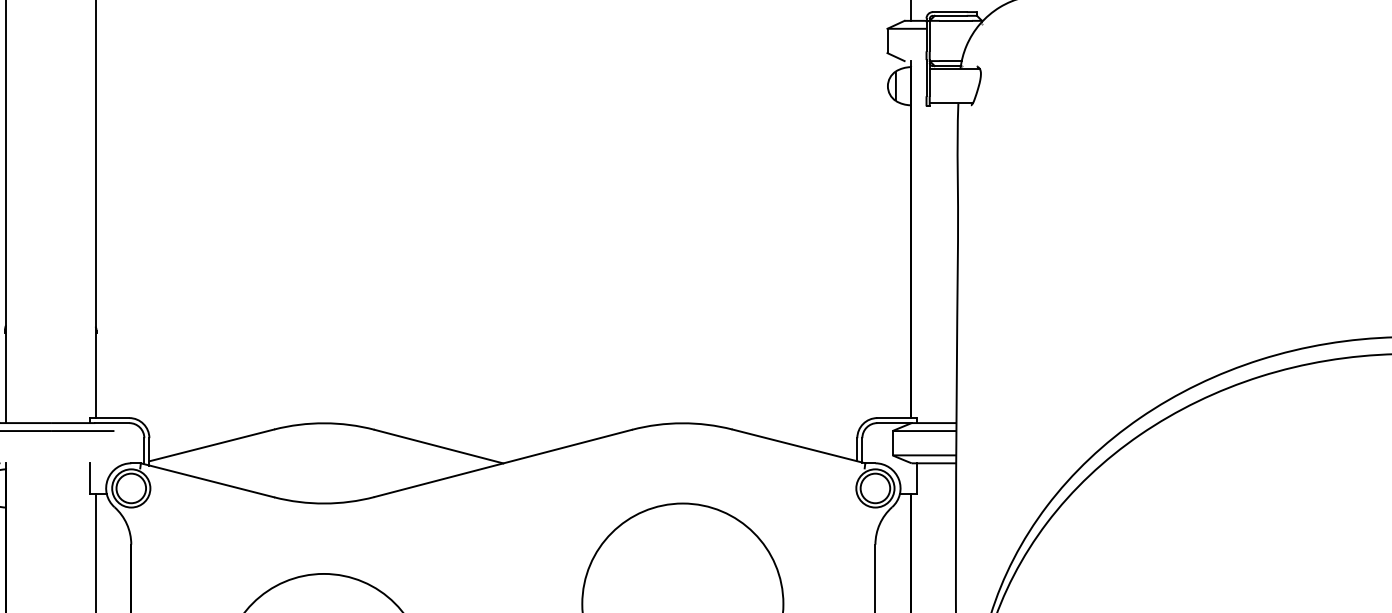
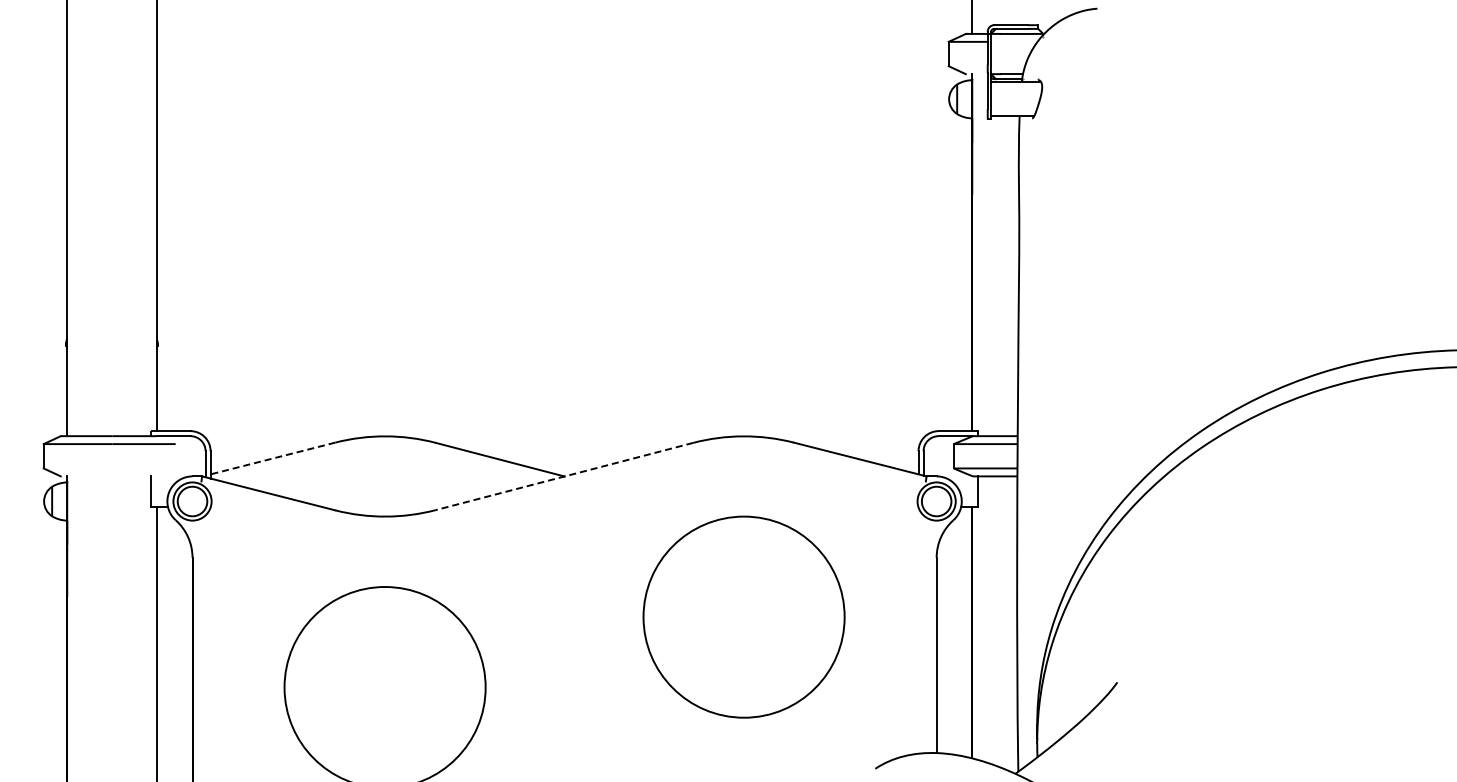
line: (211, 445) -> (272, 458), solid -> dashed
line: (503, 463) -> (564, 476), solid -> dashed

